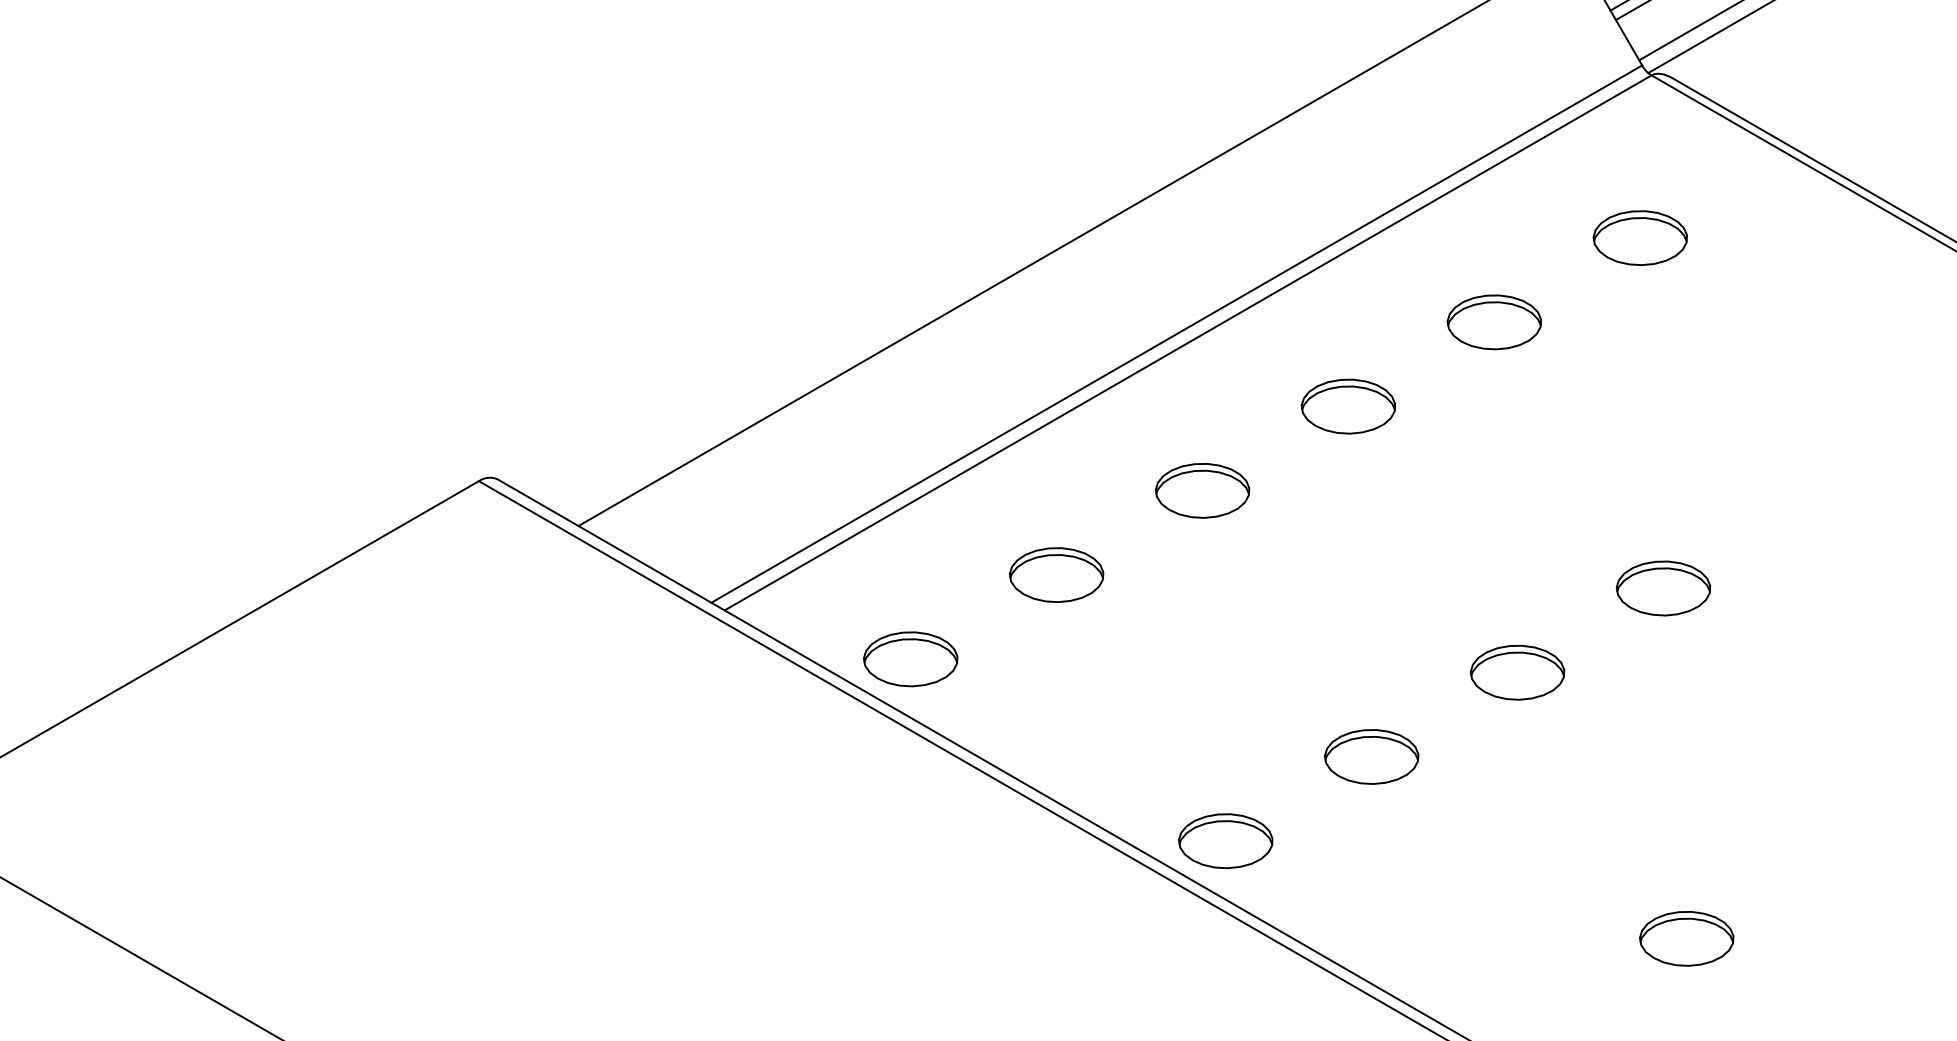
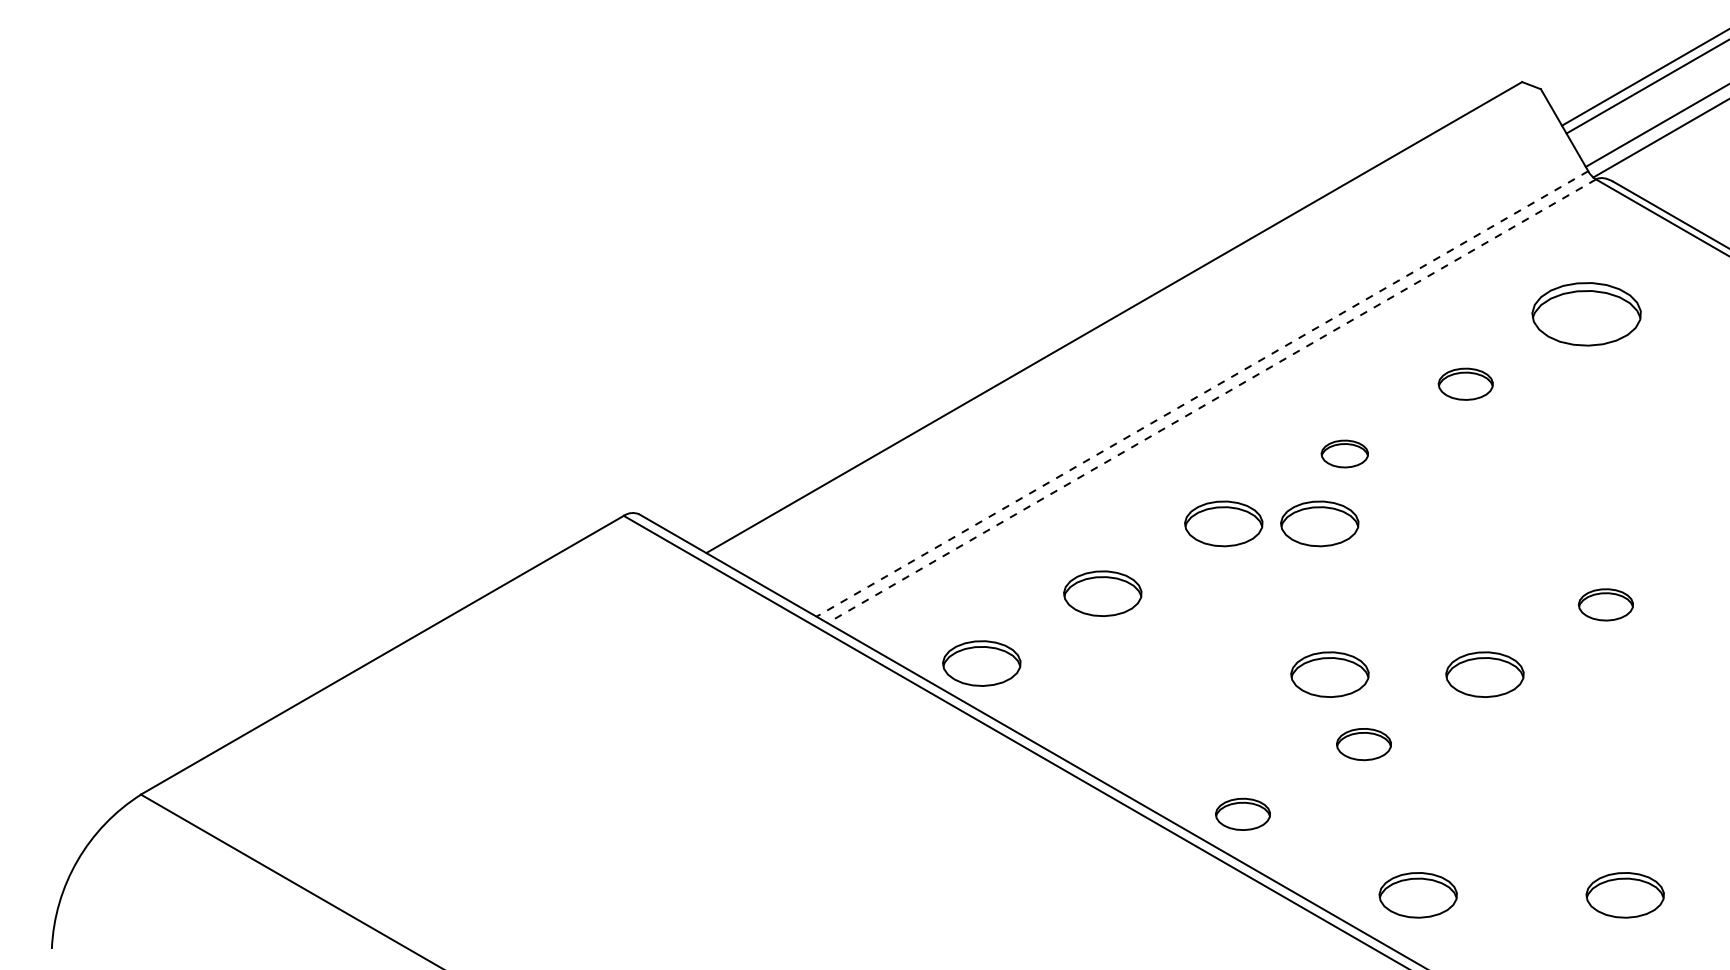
part: (1640, 238) -> (1586, 314), size x1.4
part: (1494, 322) -> (1465, 384), size x0.7
line: (1176, 333) -> (1202, 393), solid -> dashed
line: (1187, 343) -> (1211, 401), solid -> dashed
part: (1348, 405) -> (1344, 453), size x0.6
part: (1318, 490) -> (1319, 523), added
part: (1662, 588) -> (1605, 604), size x0.7
part: (1330, 672) -> (1329, 674), added
part: (1371, 756) -> (1363, 744), size x0.7
part: (1225, 841) -> (1242, 814), size x0.7
part: (1436, 939) -> (1417, 895), added

